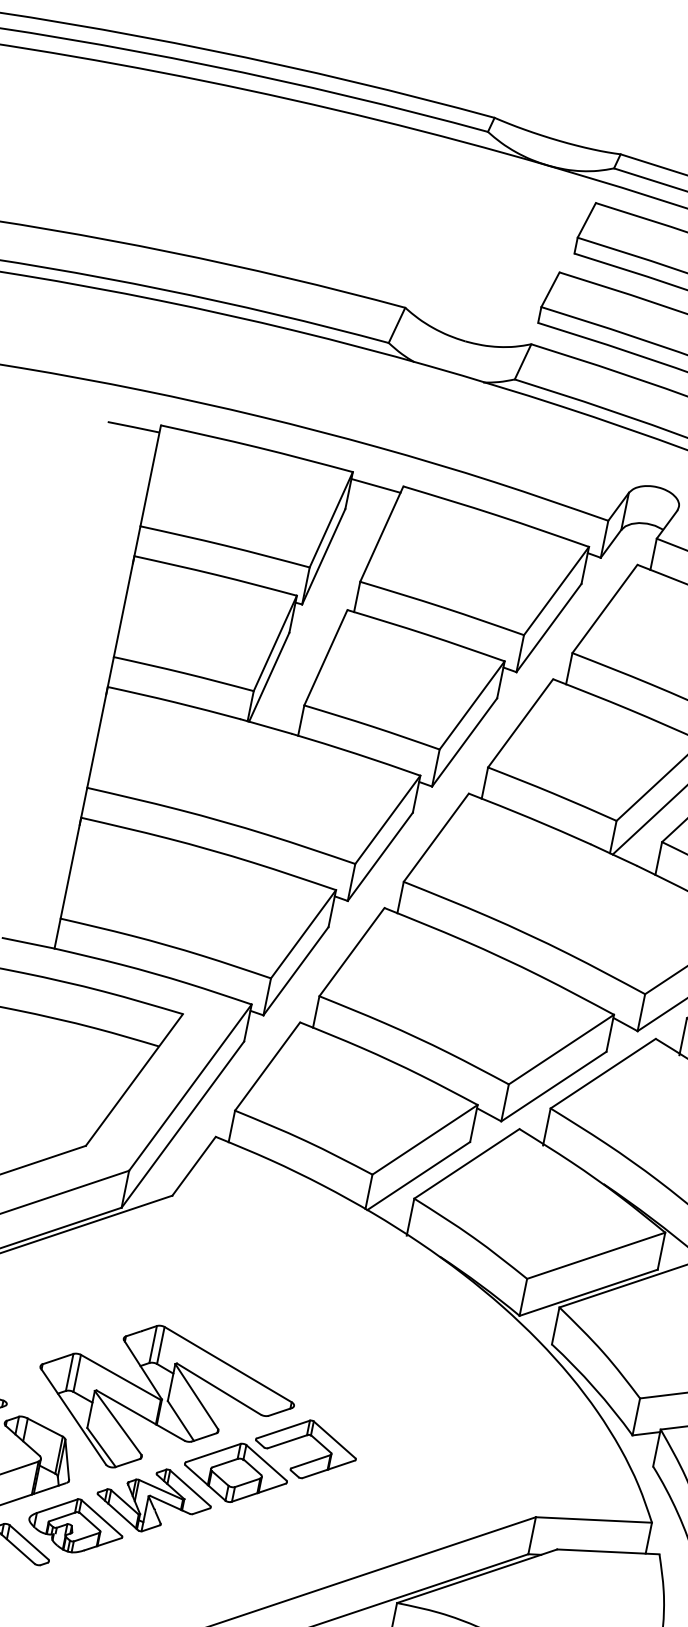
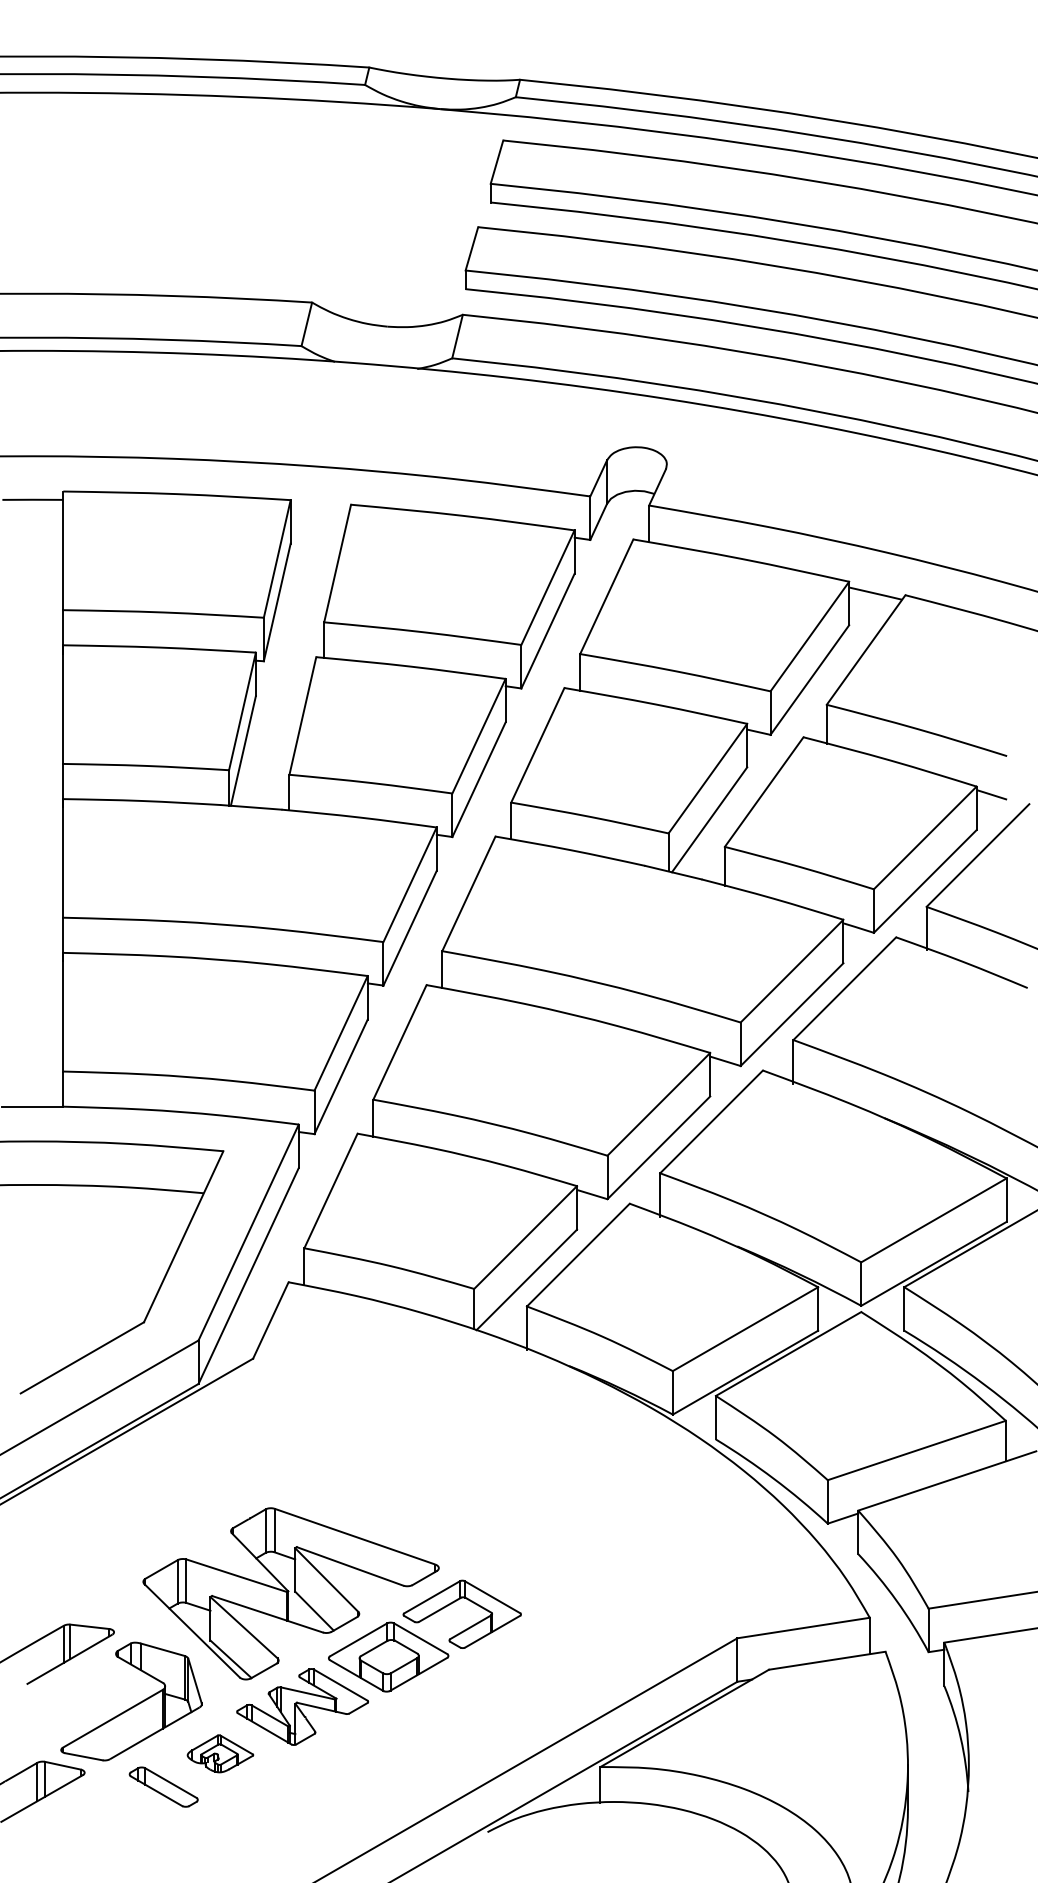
line: (375, 485) -> (319, 510), removed
part: (76, 1525) -> (220, 1753), size x0.6

